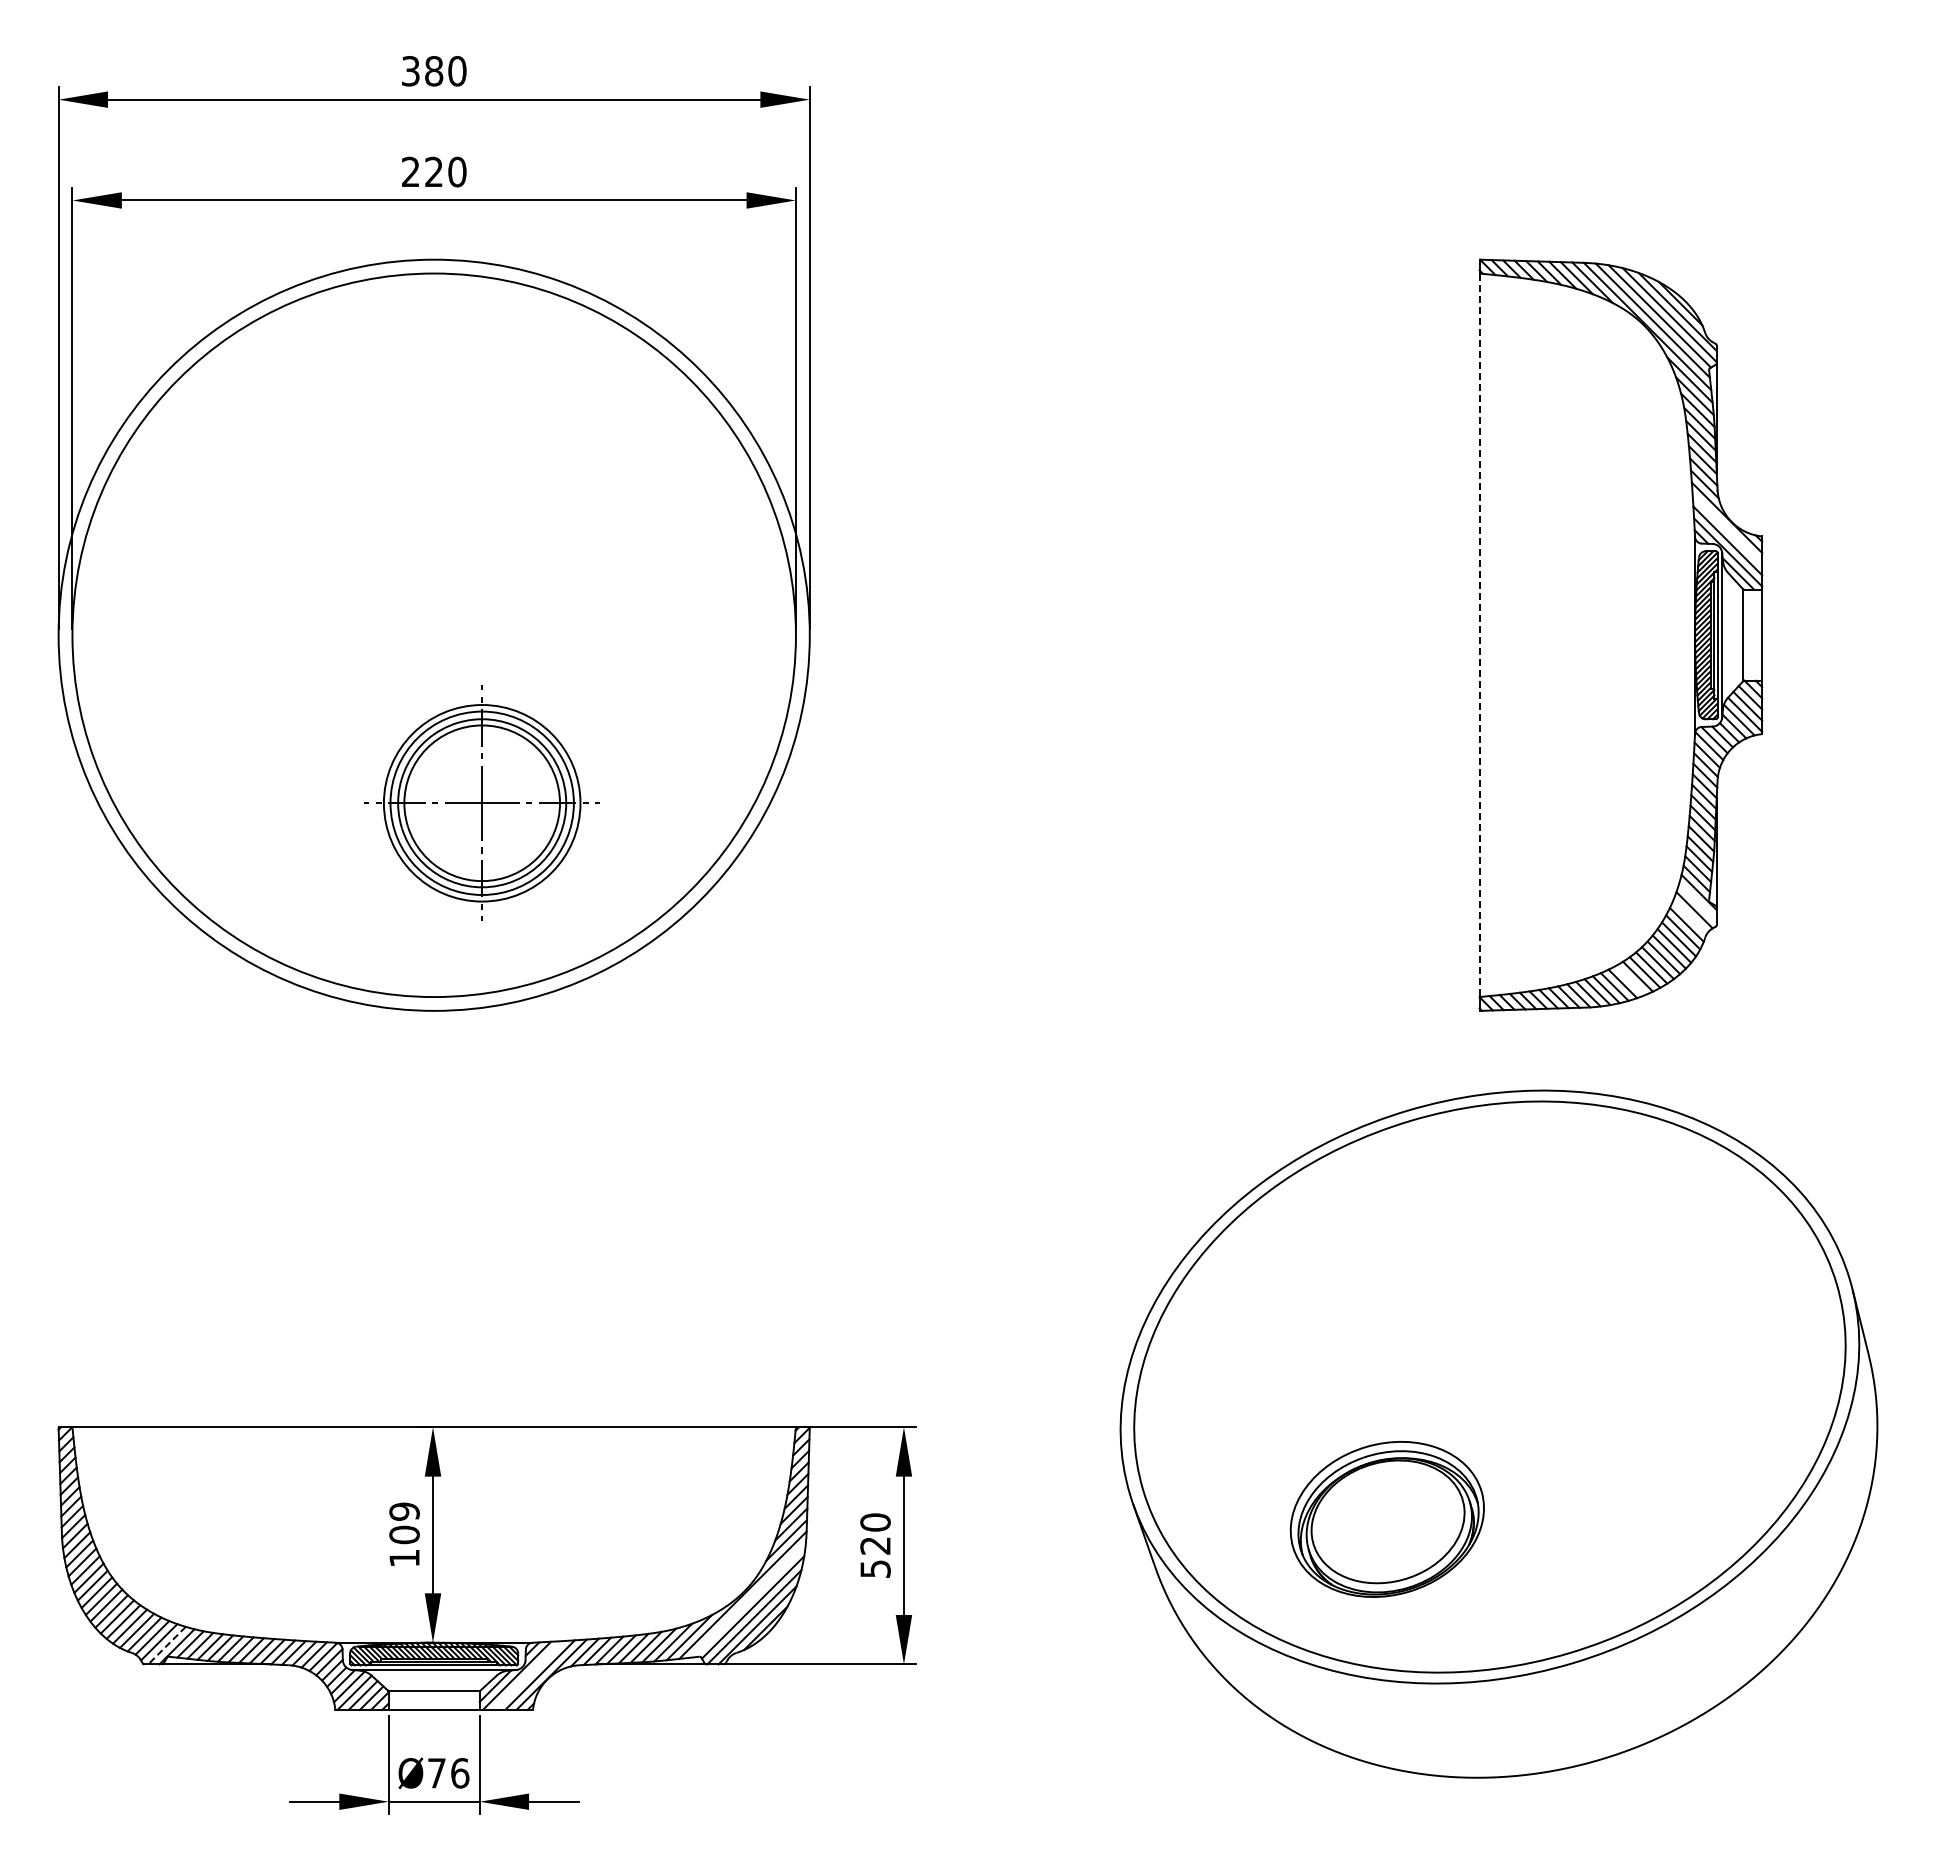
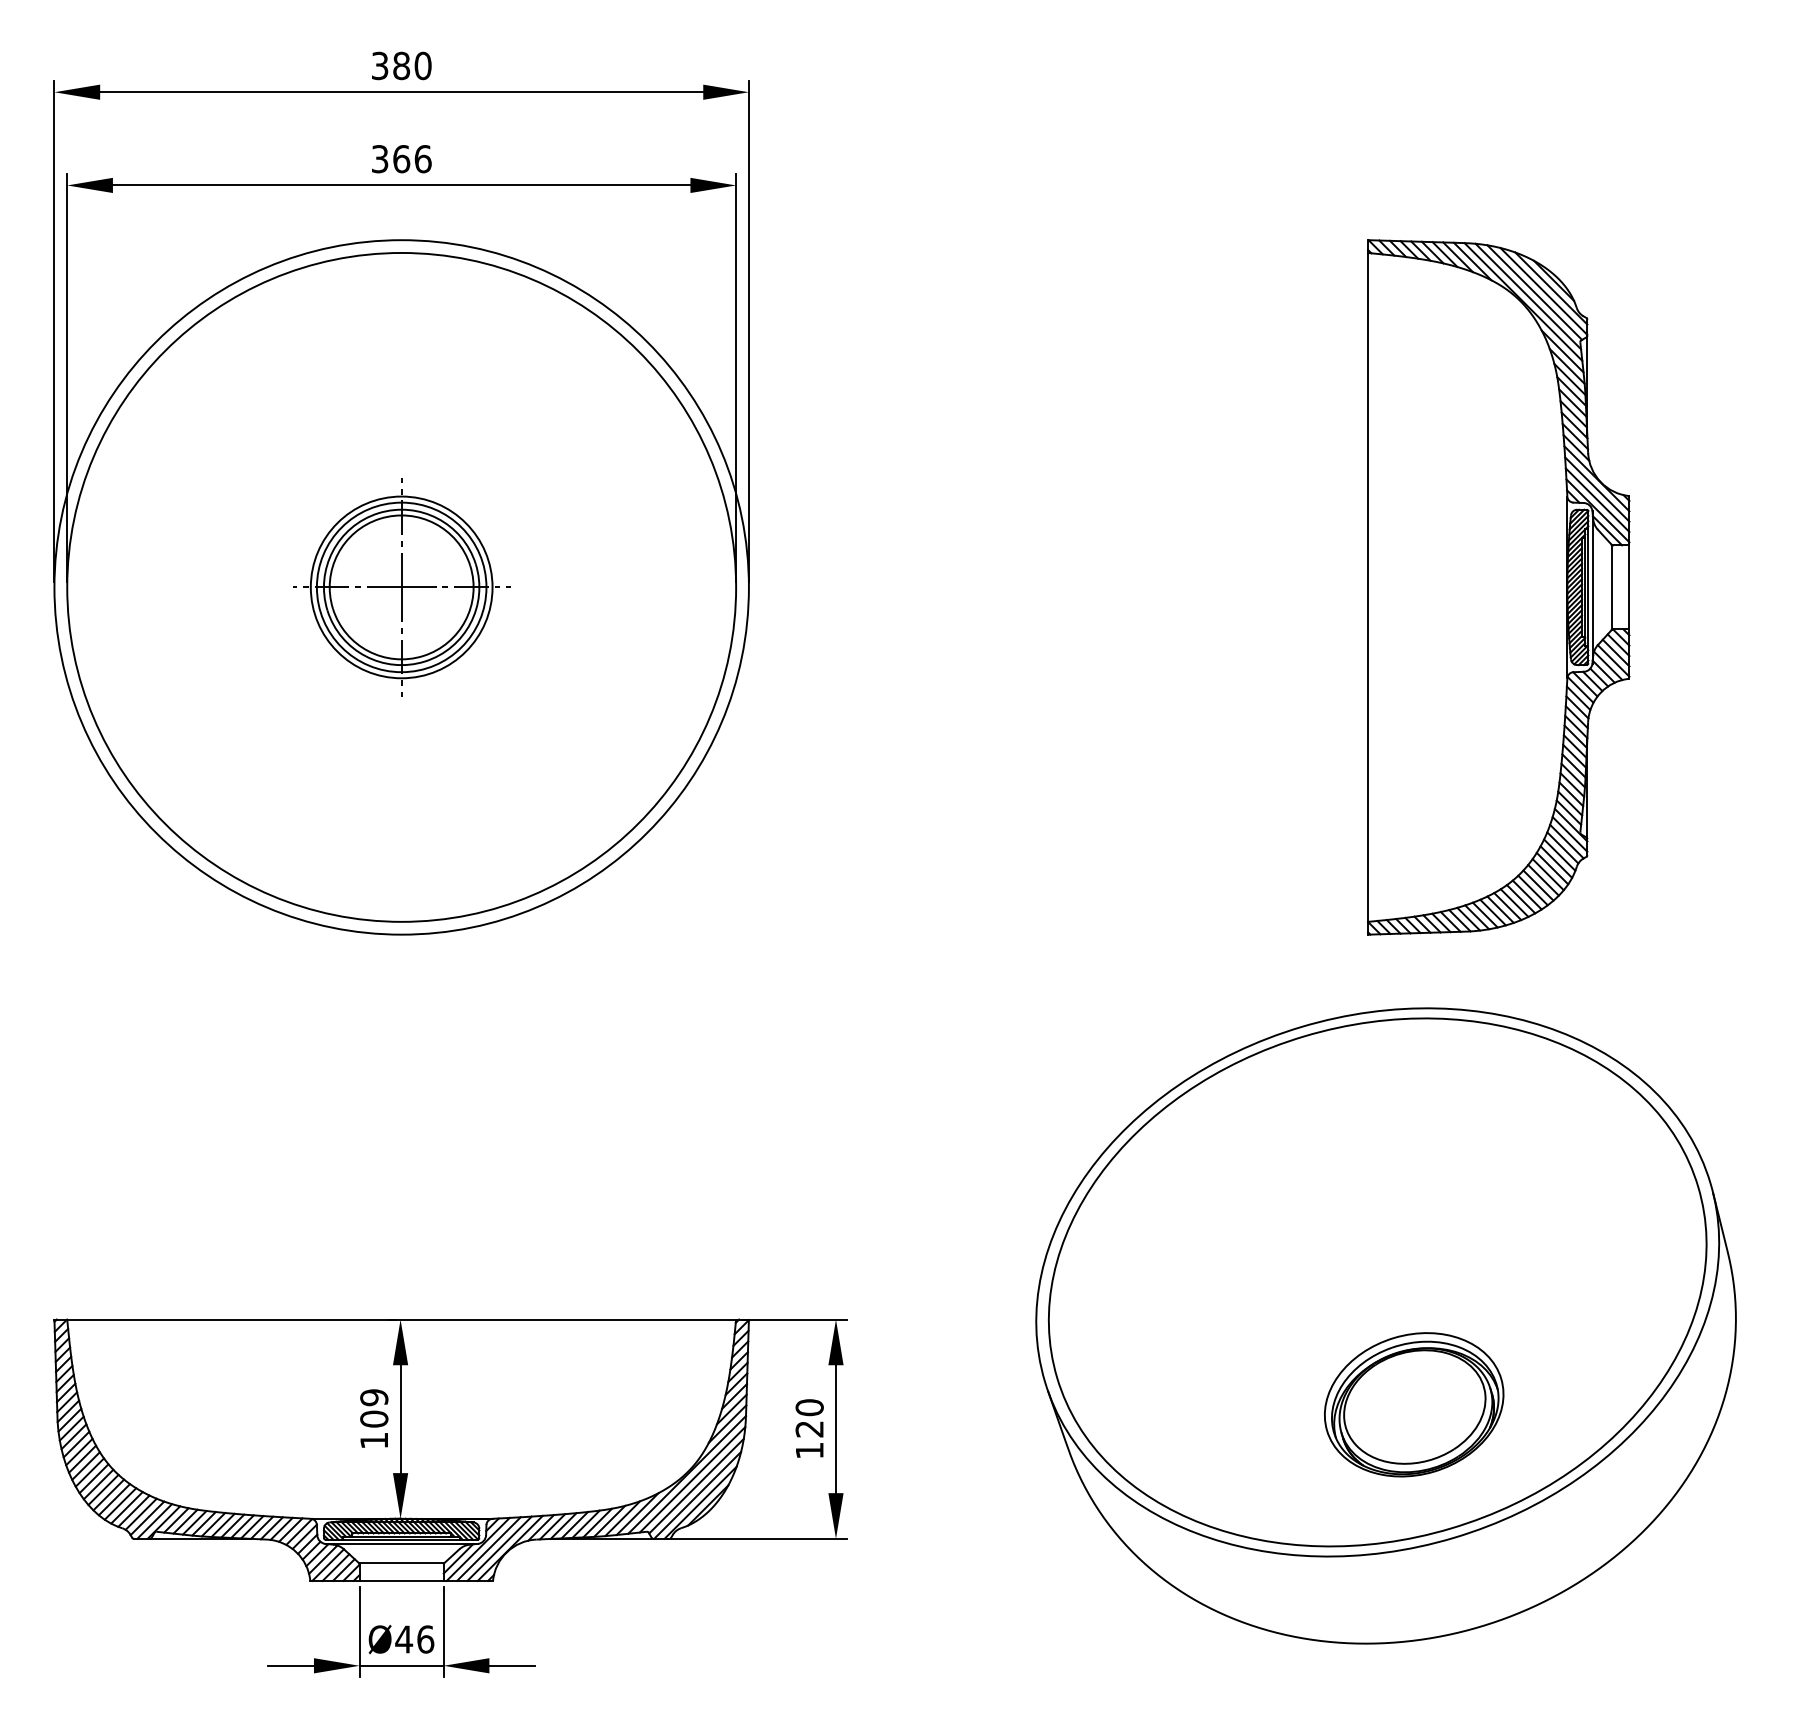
text: (434, 171) -> (401, 158), 220 -> 366
line: (1727, 529) -> (1597, 489), added
line: (1479, 635) -> (1368, 587), dashed -> solid
part: (481, 802) -> (401, 586), moved
line: (1697, 902) -> (1569, 834), added
line: (1689, 916) -> (1562, 847), added
line: (1630, 980) -> (1507, 906), added
part: (1386, 1519) -> (1413, 1404), moved
text: (875, 1568) -> (809, 1450), 520 -> 120
line: (748, 1600) -> (692, 1479), added
line: (167, 1645) -> (155, 1521), dashed -> solid
line: (528, 1675) -> (488, 1549), added
text: (436, 1773) -> (403, 1639), Ø76 -> Ø46

